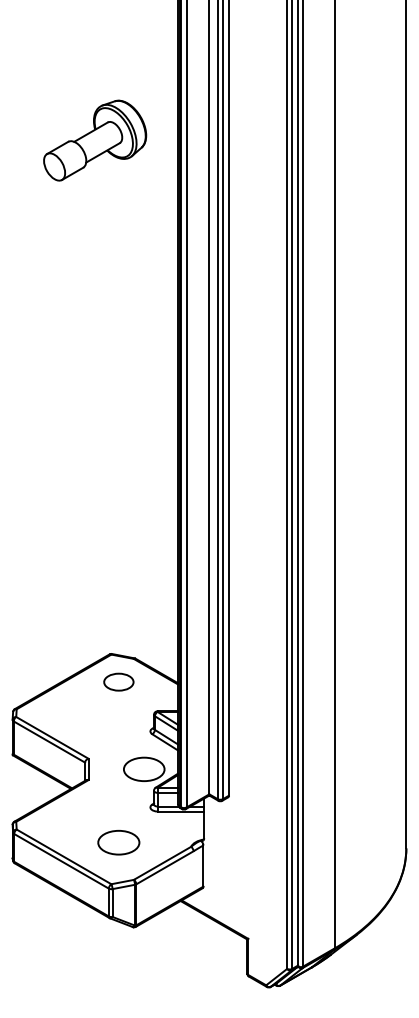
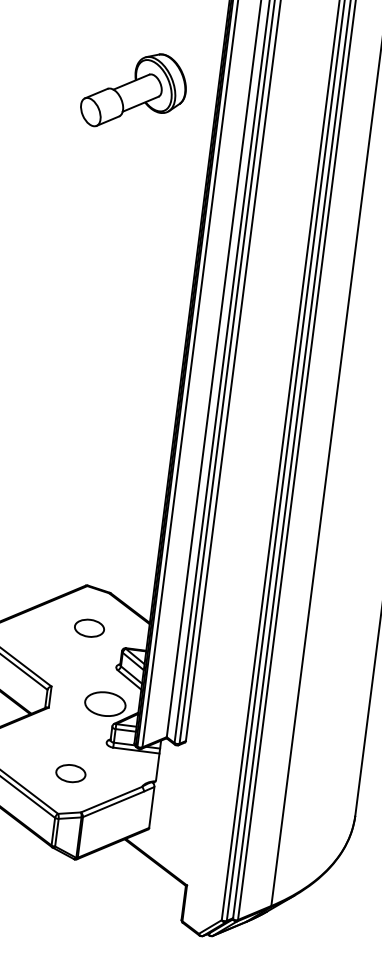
part: (95, 140) -> (134, 91), moved
part: (118, 681) -> (89, 627), moved
part: (118, 842) -> (70, 773), size x0.71

